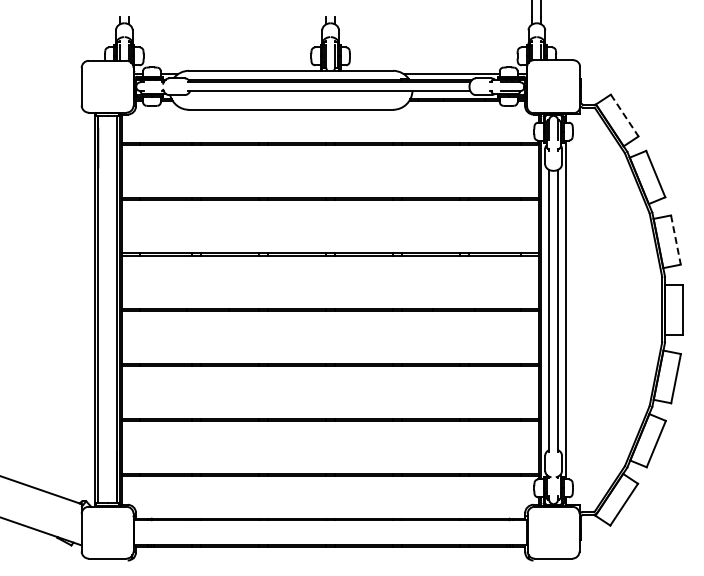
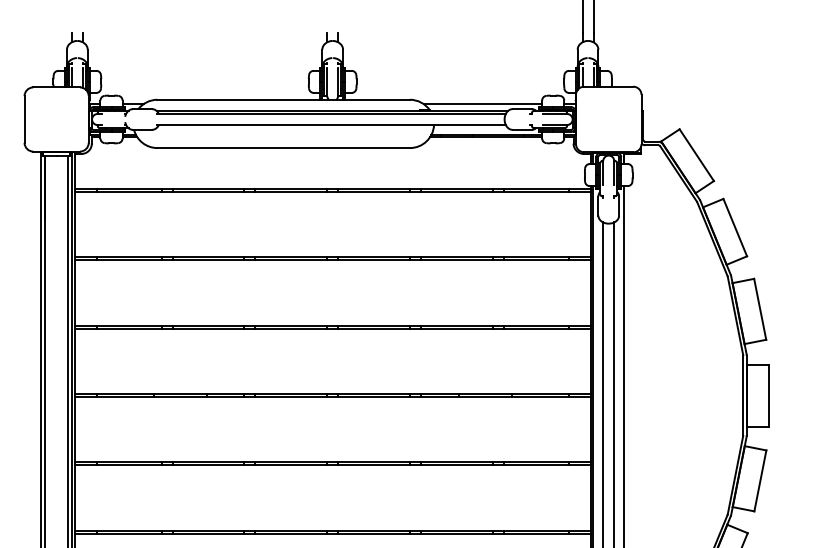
line: (624, 115) -> (696, 155), dashed -> solid
line: (676, 240) -> (760, 309), dashed -> solid

